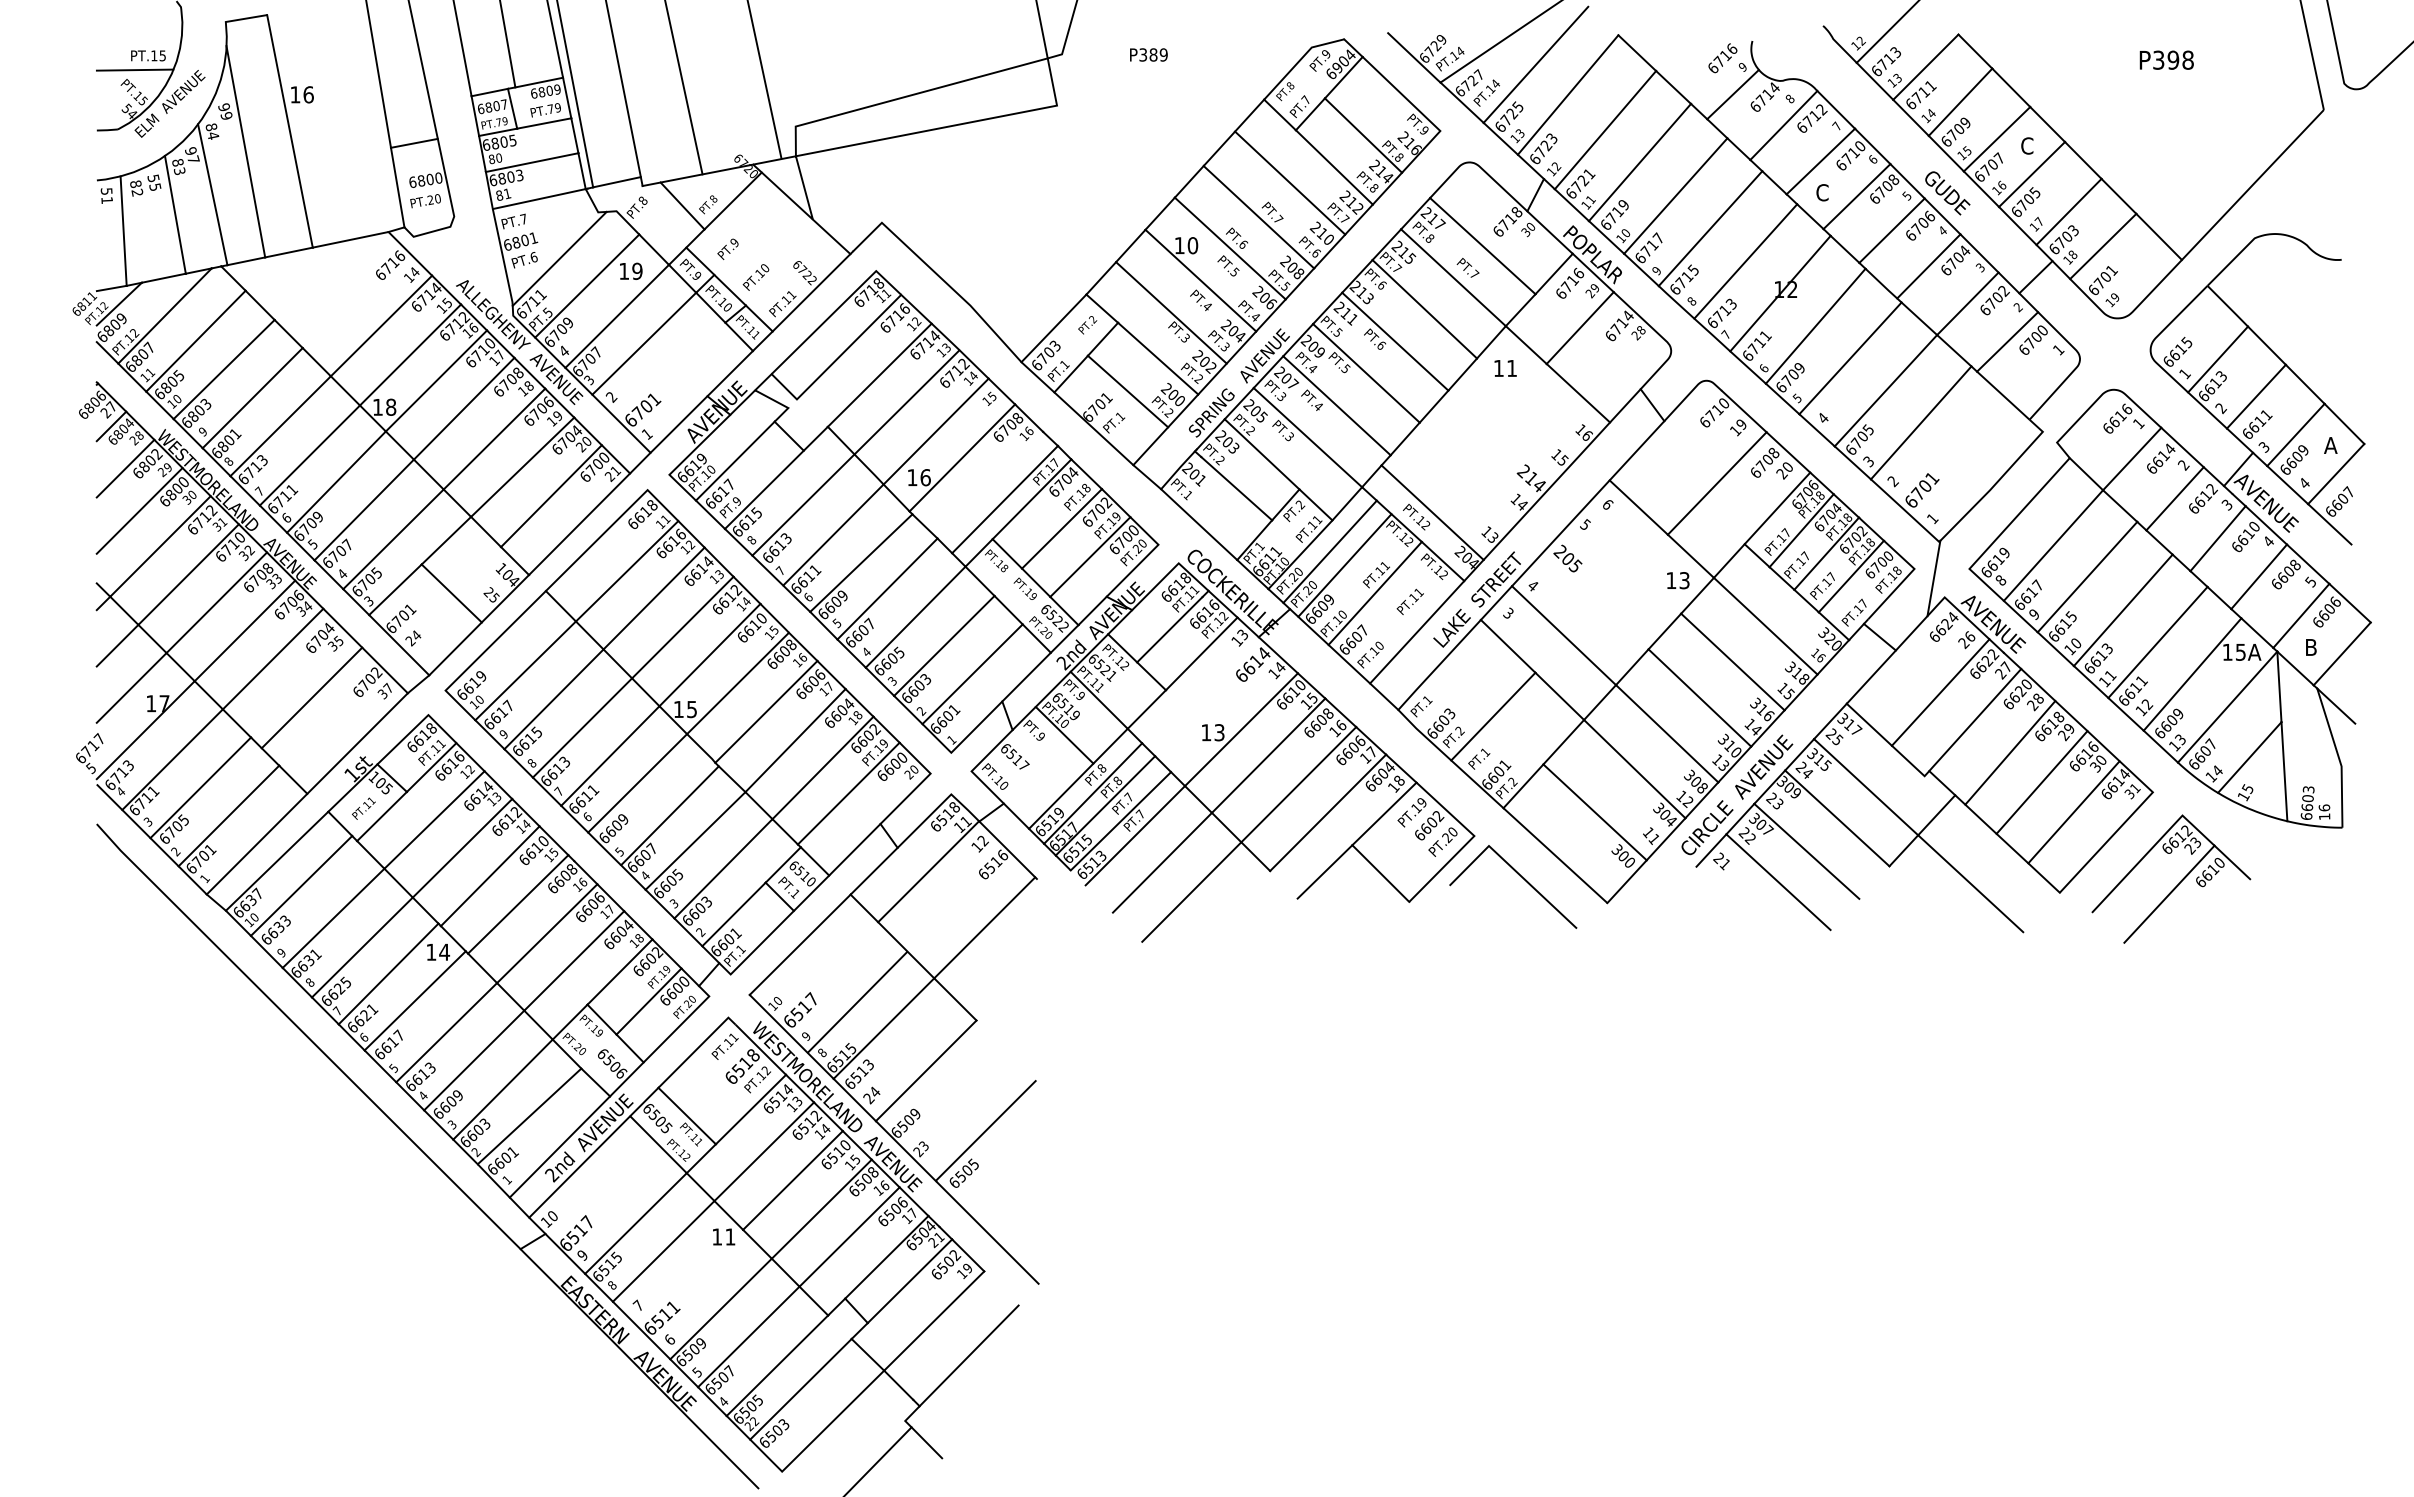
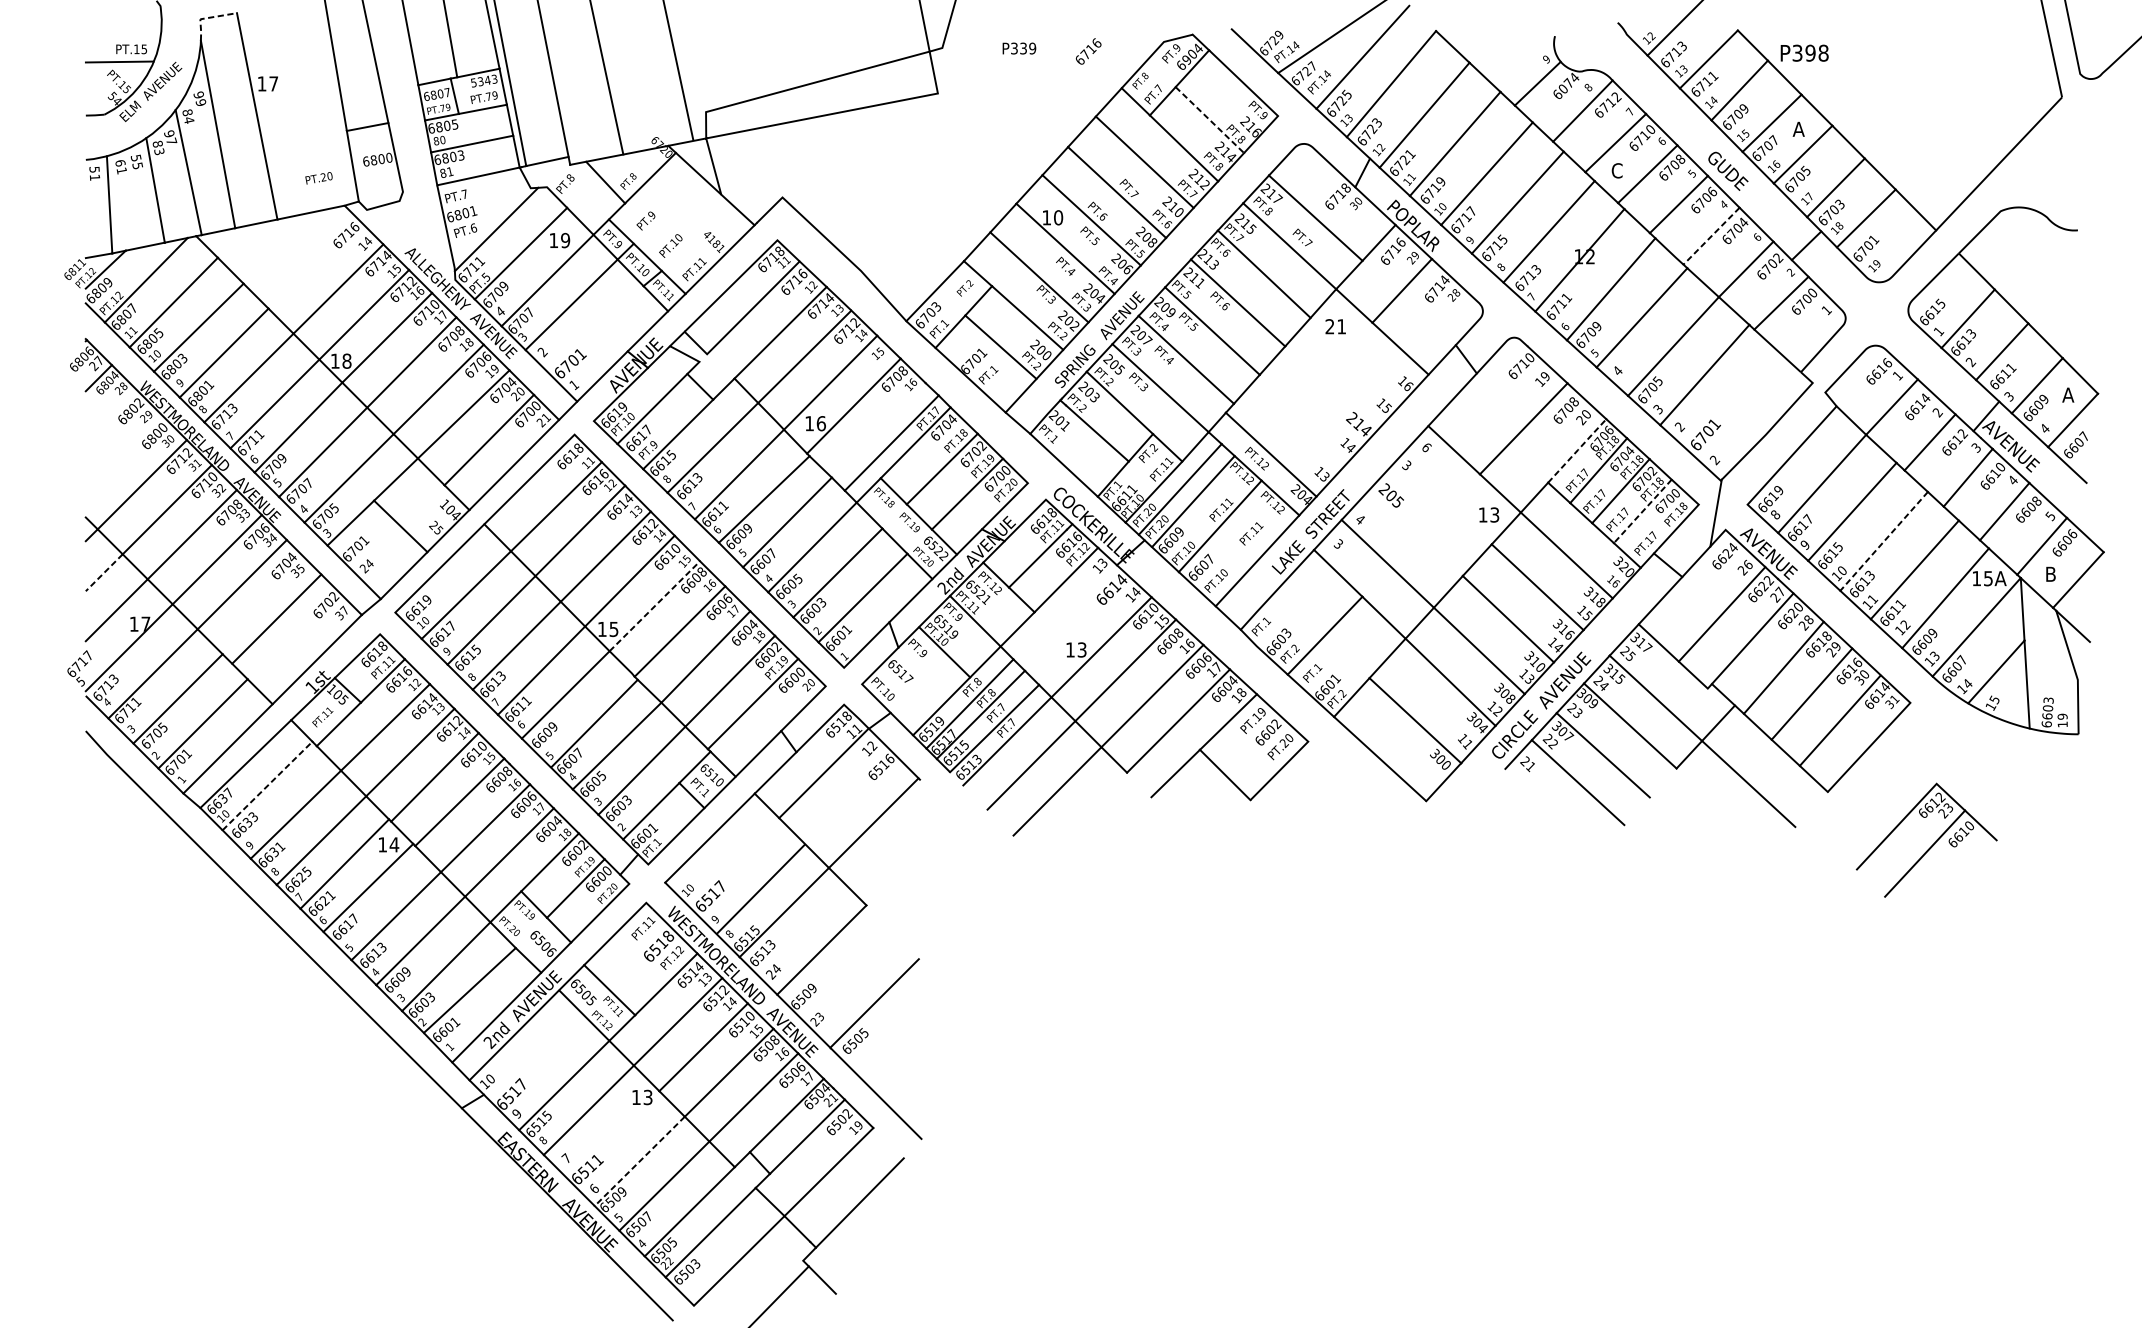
line: (233, 20) -> (207, 17), solid -> dashed
text: (1153, 54) -> (1023, 48), P389 -> P339
text: (1722, 58) -> (1088, 51), moved
text: (2166, 59) -> (1804, 52), moved
text: (545, 91) -> (483, 80), 6809 -> 5343
text: (308, 94) -> (273, 83), 16 -> 17
text: (1764, 96) -> (1565, 85), 6714 -> 6074
line: (1363, 135) -> (1209, 120), solid -> dashed
text: (2026, 145) -> (1798, 128), C -> A
text: (136, 188) -> (121, 167), 82 -> 61
text: (425, 201) -> (318, 178), moved
line: (1928, 266) -> (1711, 236), solid -> dashed
text: (1979, 267) -> (1756, 237), 3 -> 6
text: (804, 272) -> (713, 241), 6722 -> 4181
text: (1498, 367) -> (1329, 325), 11 -> 21
line: (125, 468) -> (111, 415), removed
line: (1778, 507) -> (1578, 450), solid -> dashed
line: (139, 510) -> (123, 452), removed
text: (1932, 518) -> (1714, 459), 1 -> 2
text: (1586, 524) -> (1407, 465), 5 -> 3
line: (1851, 576) -> (1642, 511), solid -> dashed
line: (2122, 610) -> (1883, 541), solid -> dashed
line: (117, 646) -> (104, 573), solid -> dashed
line: (738, 682) -> (655, 605), solid -> dashed
text: (2324, 807) -> (2062, 716), 16 -> 19
line: (1521, 877) -> (1350, 778), removed
part: (2177, 884) -> (1932, 845), moved
line: (301, 885) -> (267, 785), solid -> dashed
text: (730, 1236) -> (648, 1097), 11 -> 13
line: (720, 1309) -> (639, 1161), solid -> dashed

